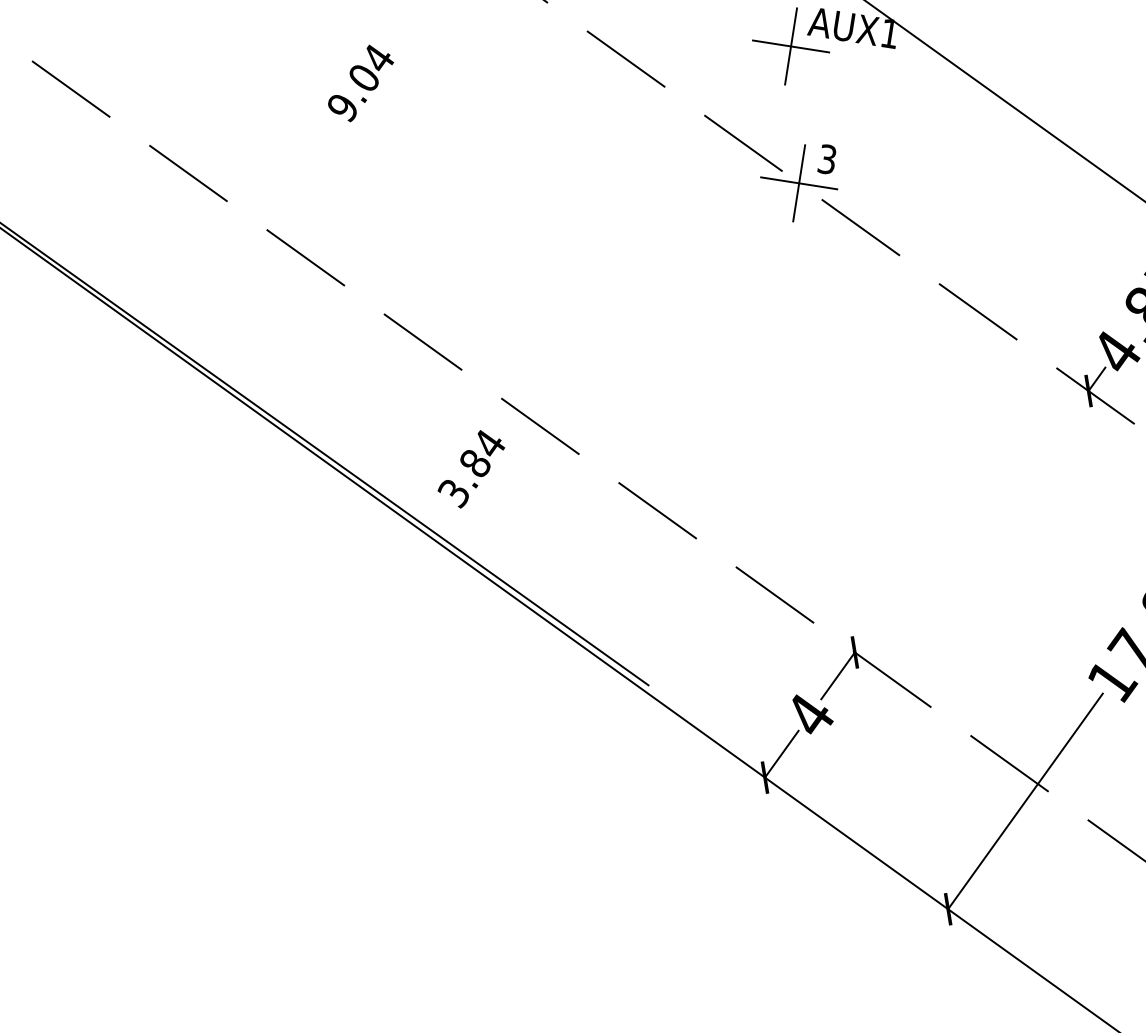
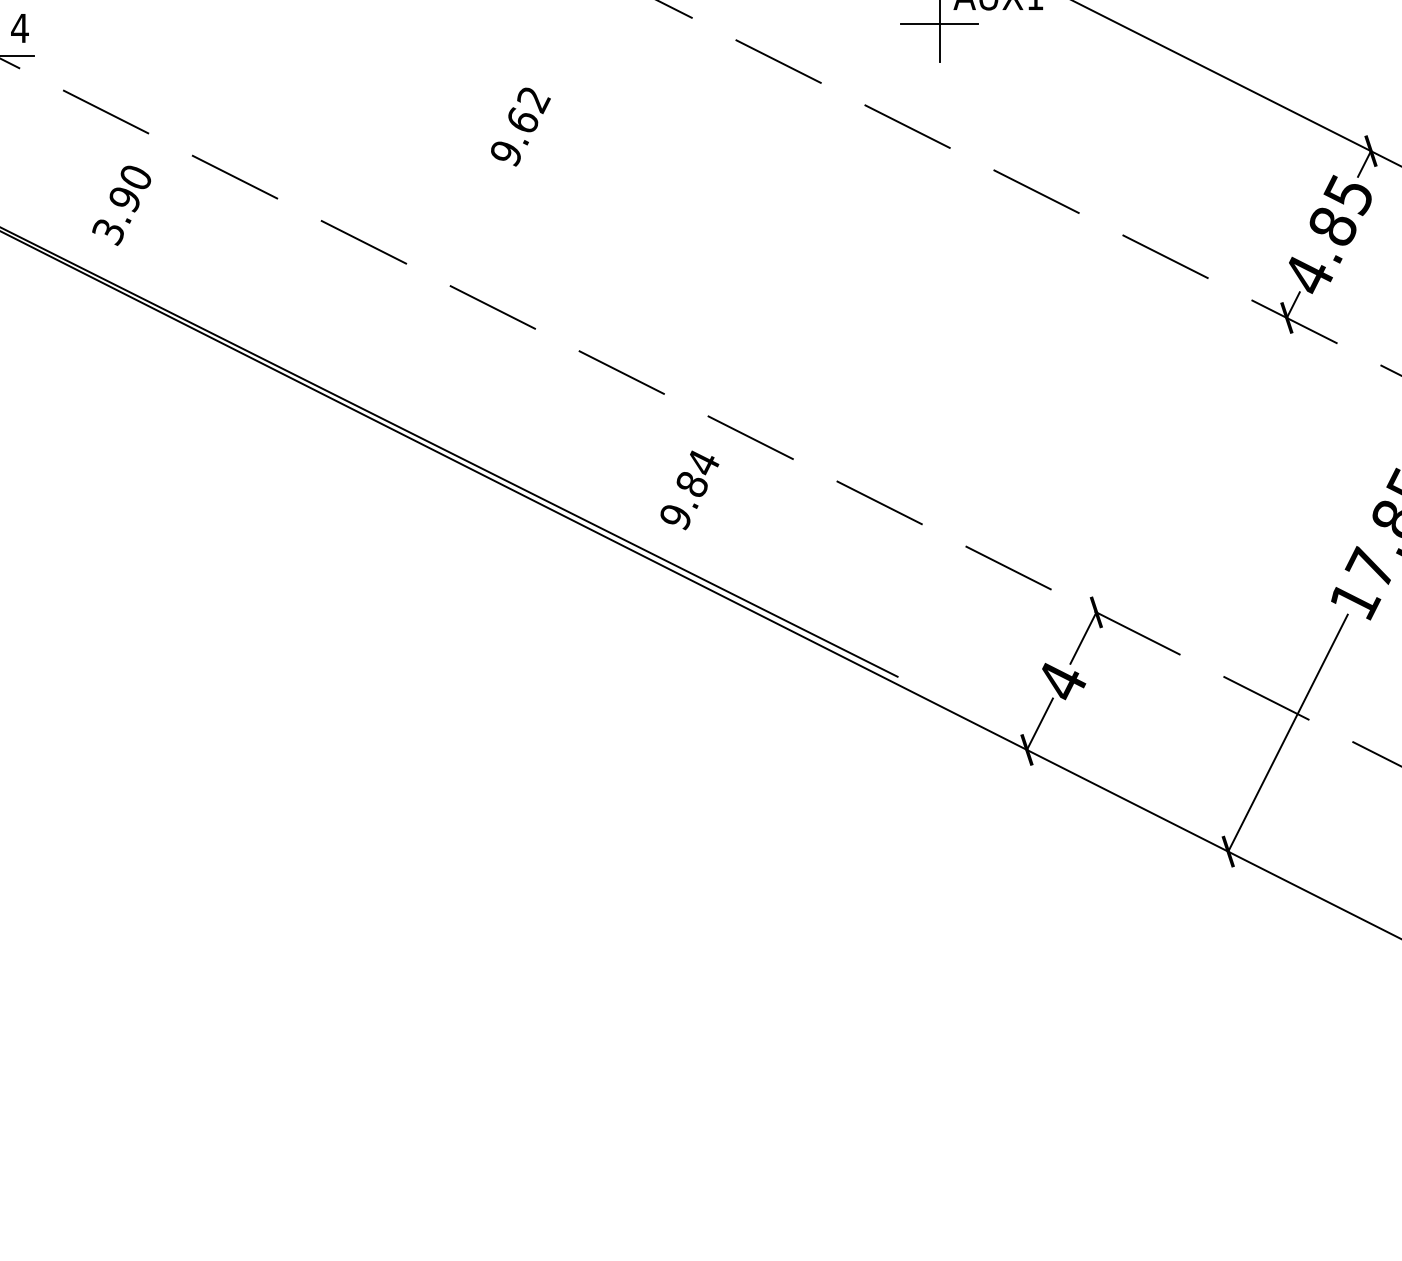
text: (371, 67) -> (528, 109), 9.04 -> 9.62
part: (798, 183) -> (968, 157), removed
text: (452, 493) -> (674, 517), 3.84 -> 9.84

